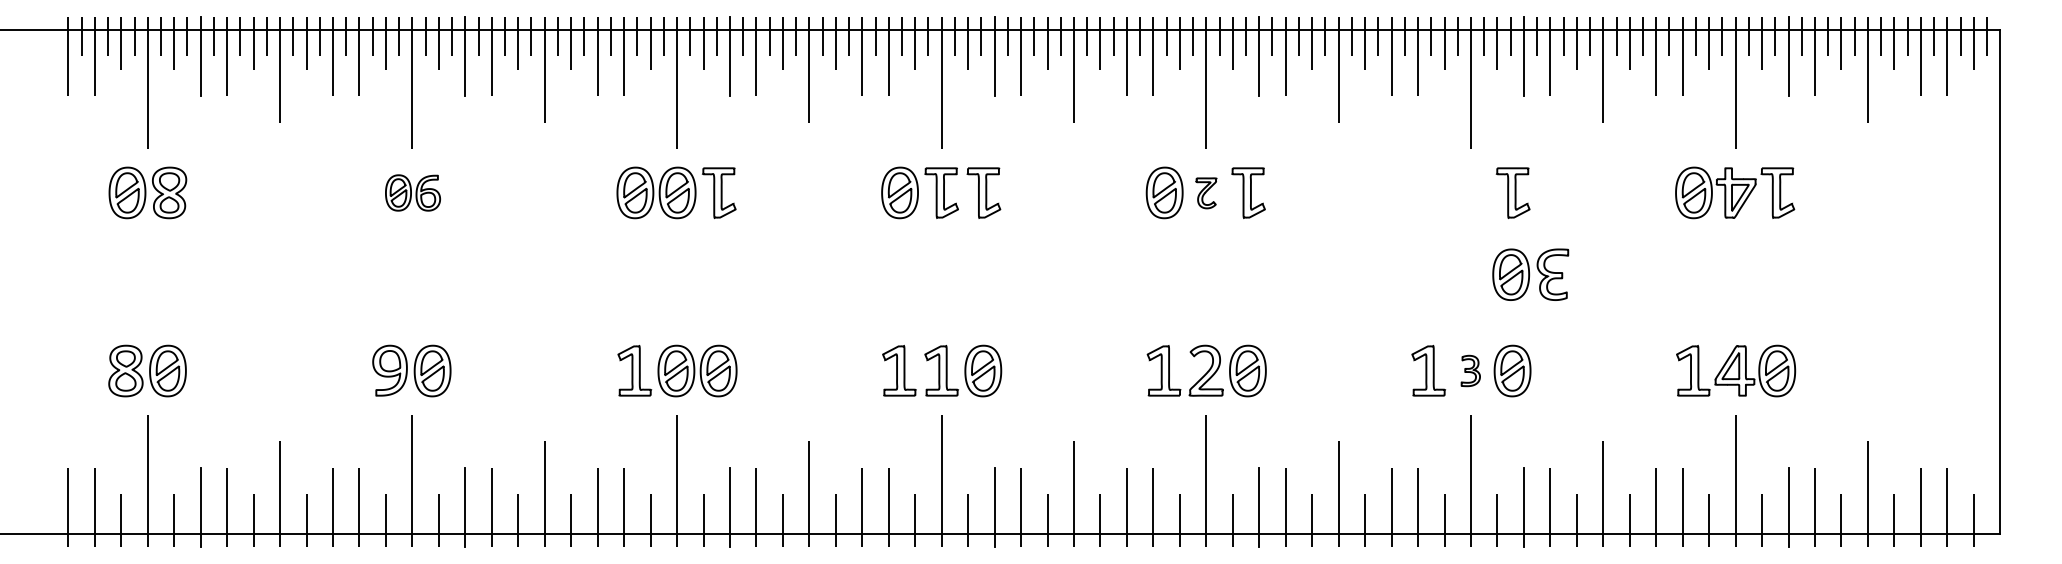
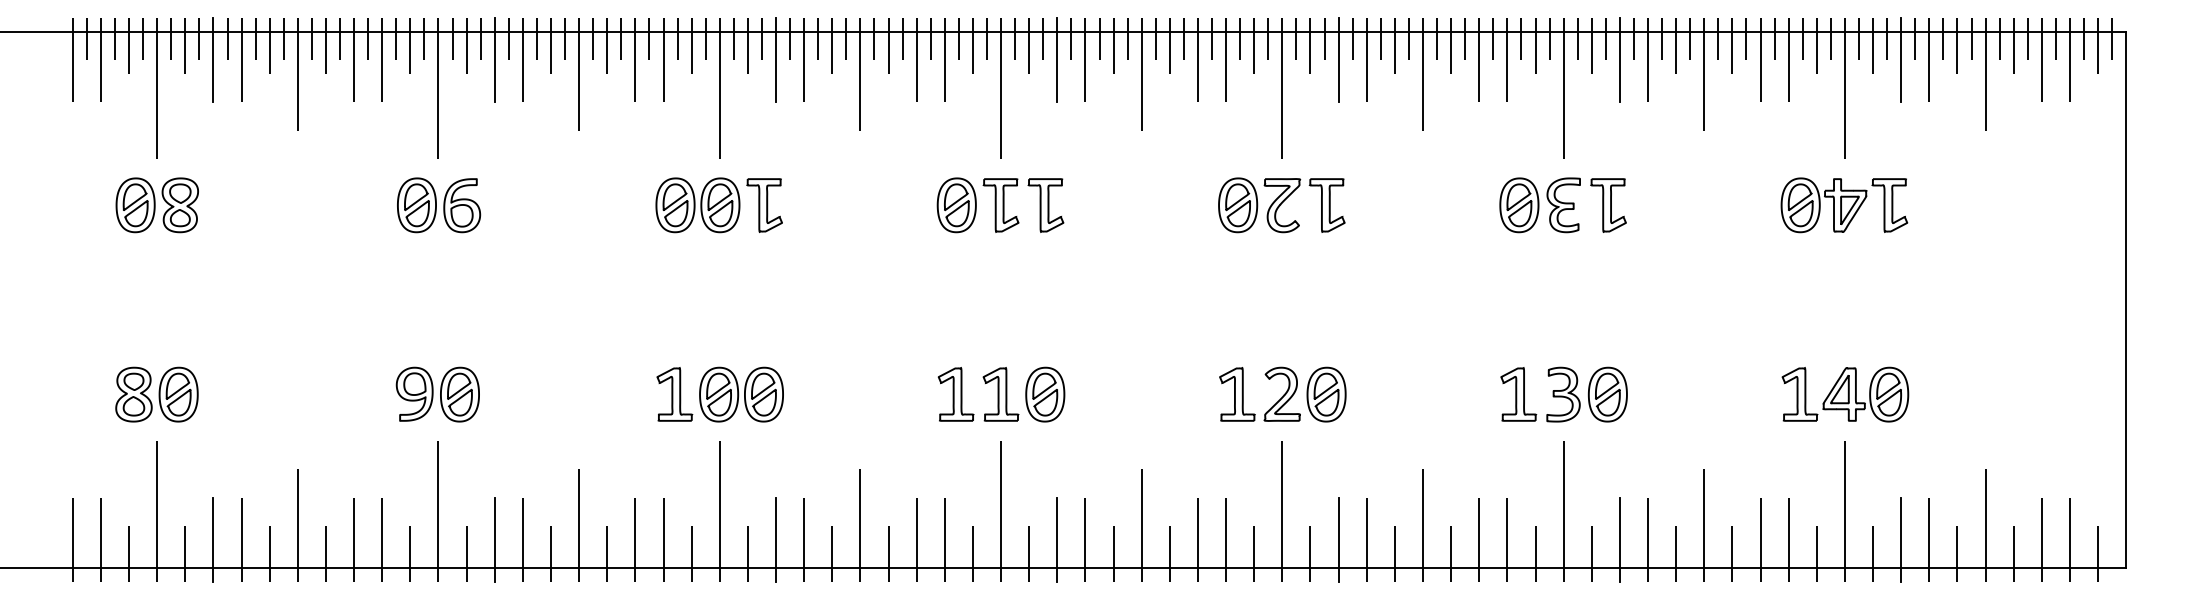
part: (413, 193) -> (439, 205), size x1.43
part: (1206, 193) -> (1282, 205), size x1.67
part: (1530, 274) -> (1539, 205), moved
part: (1470, 370) -> (1563, 394), size x1.67

